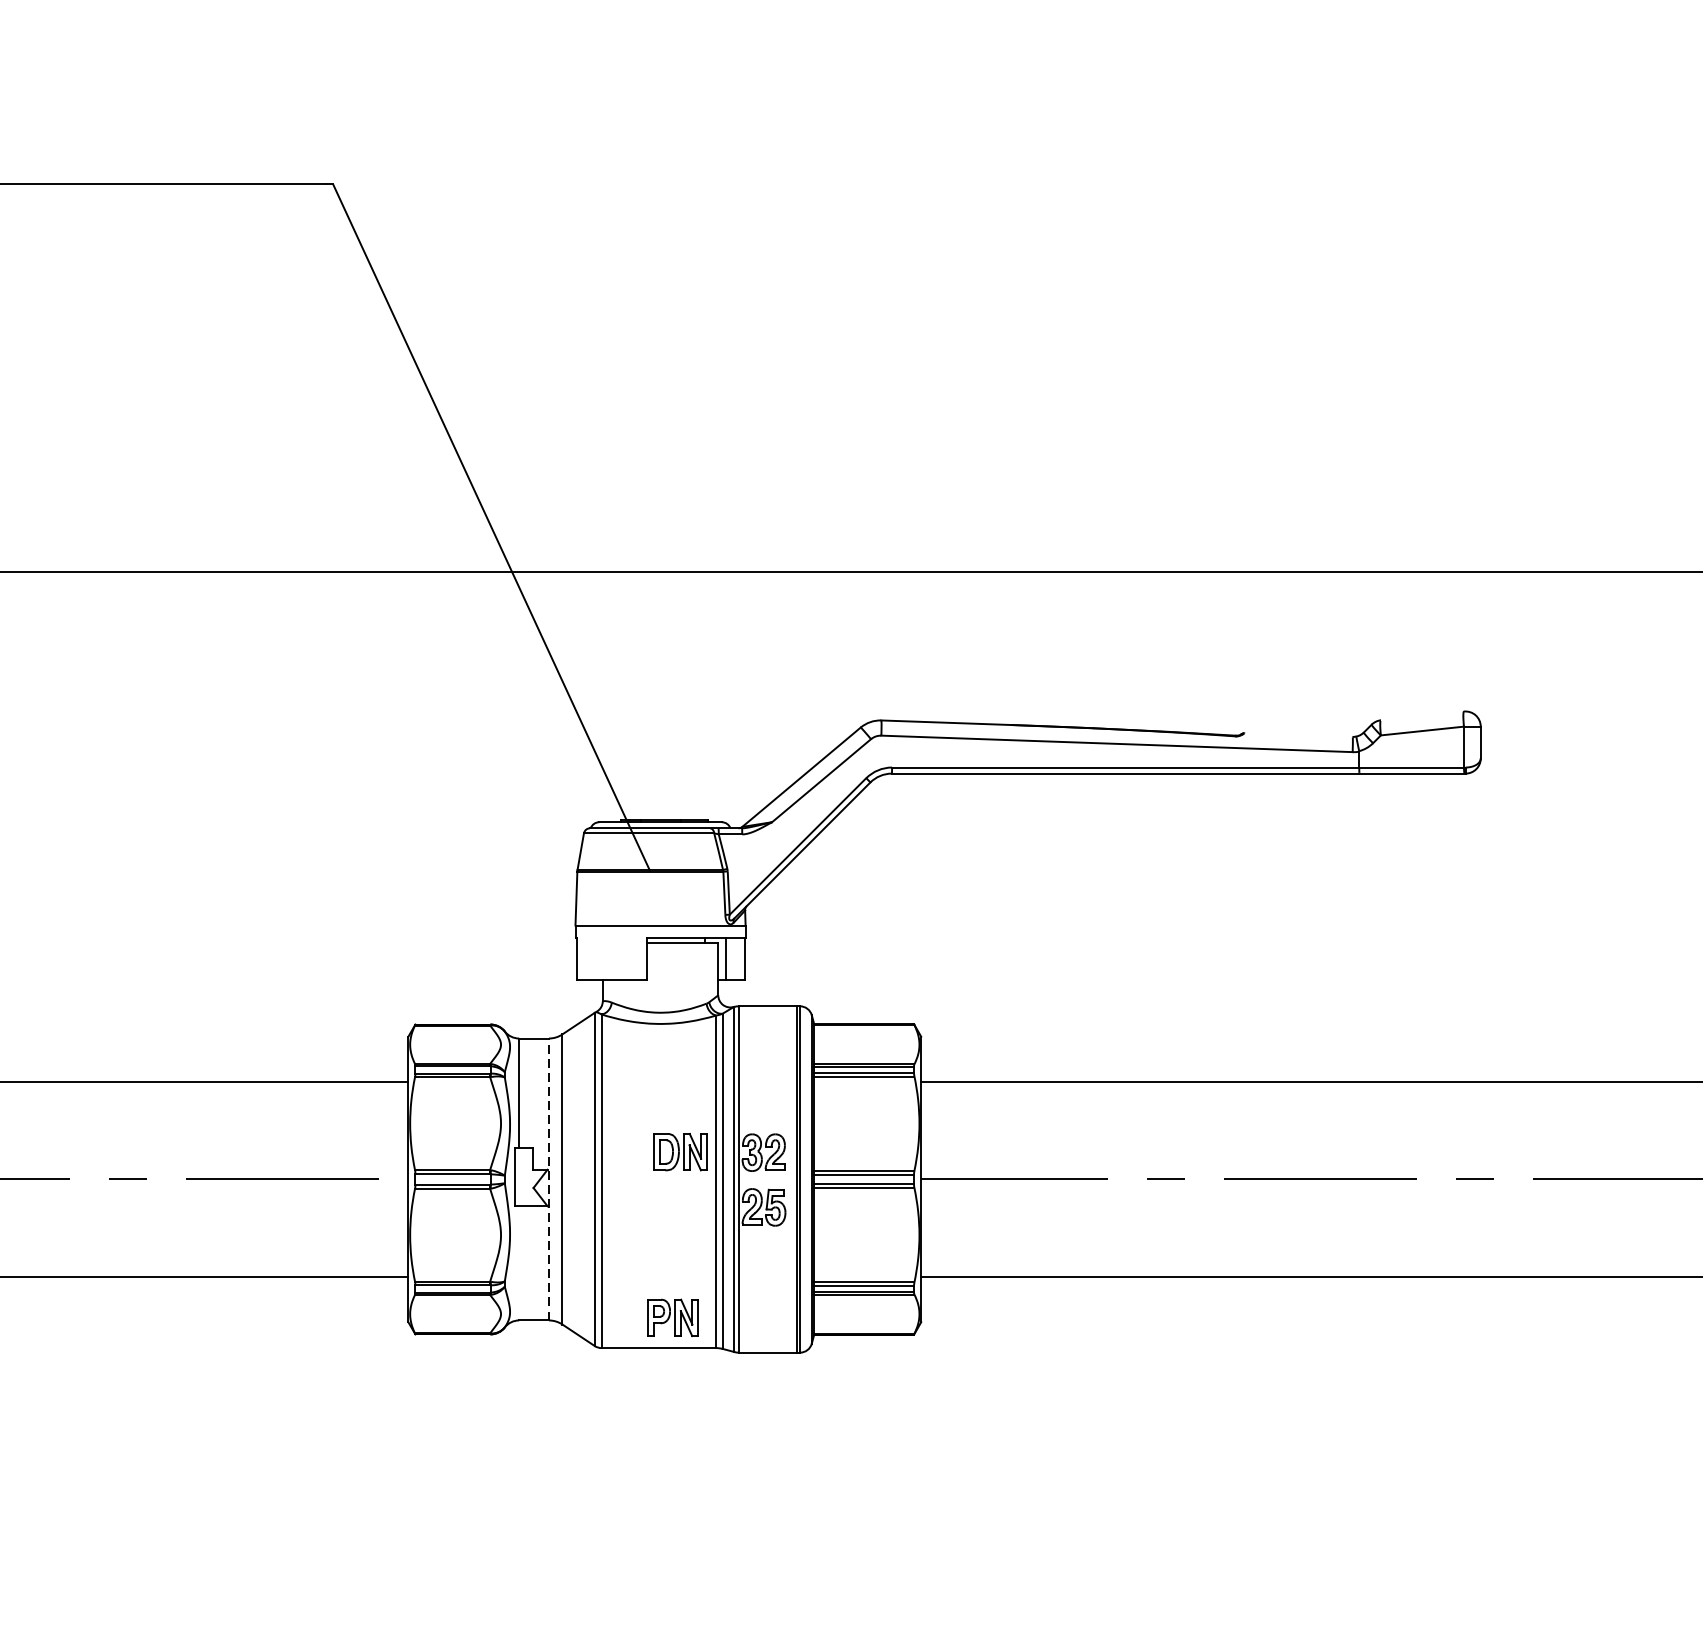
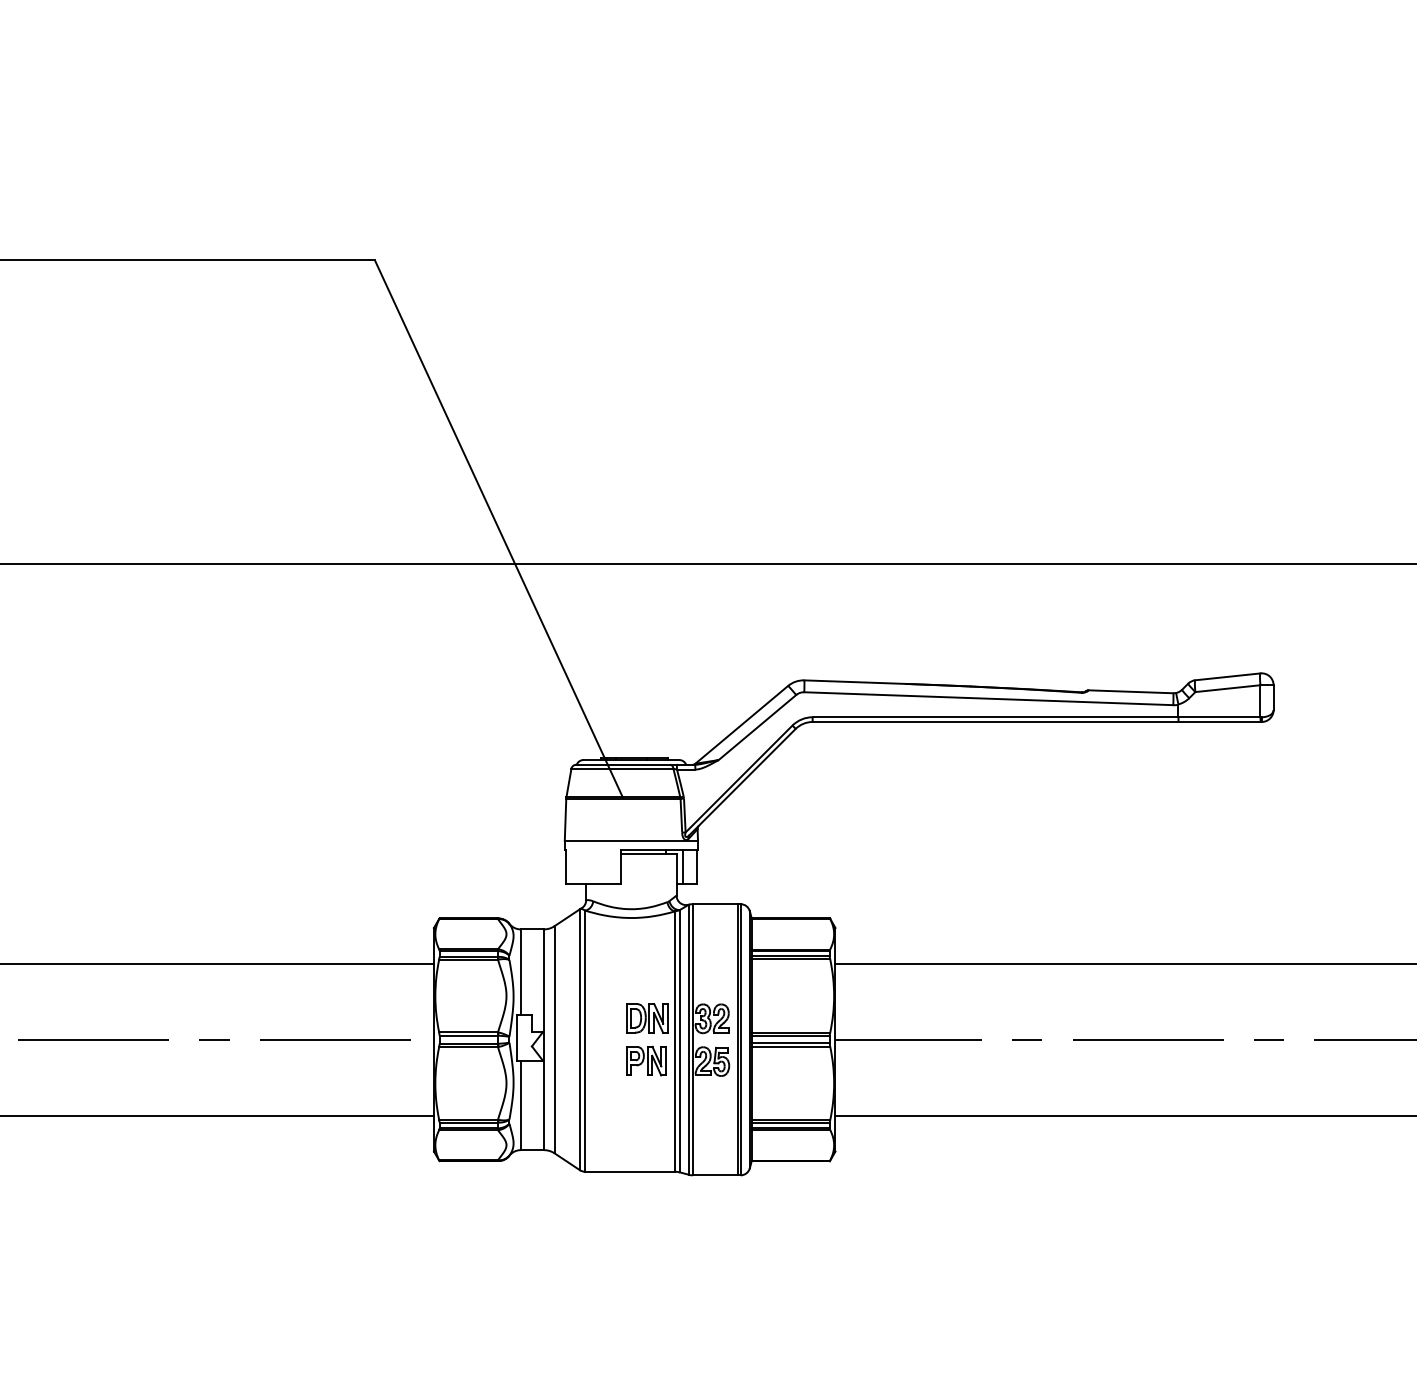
line: (1421, 715) -> (1227, 676), added
line: (1297, 734) -> (1130, 691), added
line: (549, 1179) -> (544, 1039), dashed -> solid
line: (518, 1263) -> (520, 1105), added
part: (673, 1317) -> (646, 1060), moved

